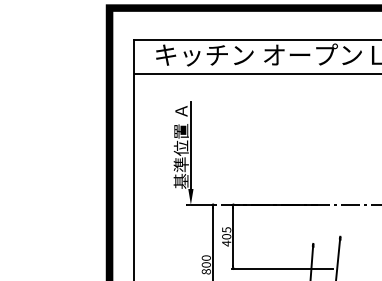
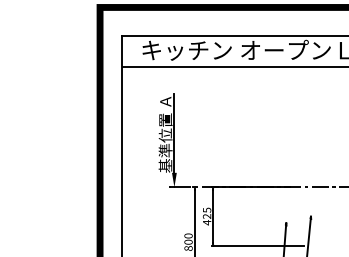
text: (226, 236) -> (206, 216), 405 -> 425

